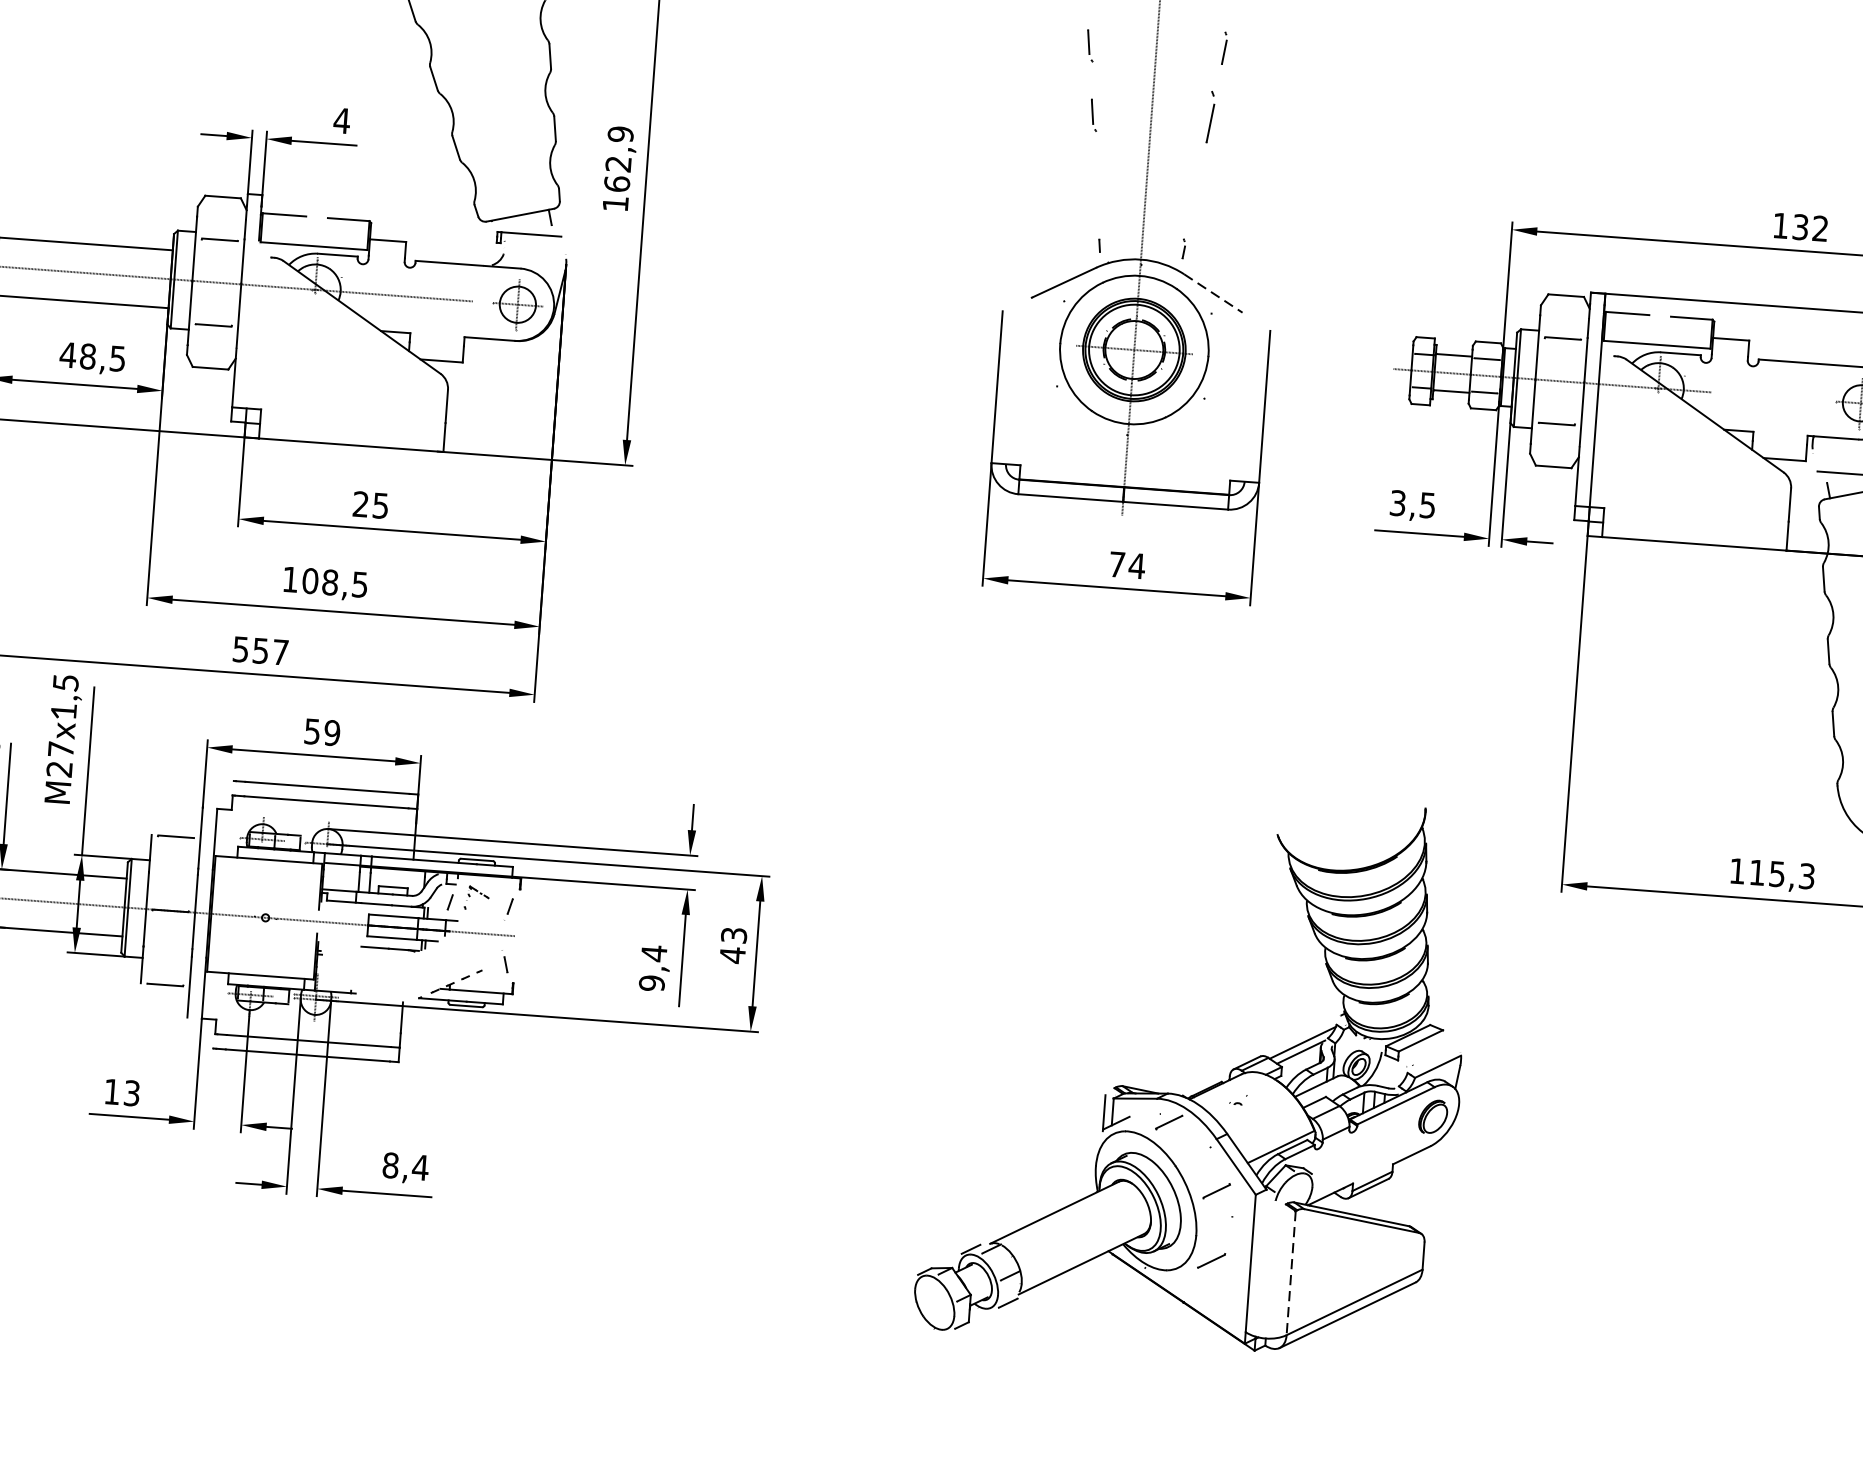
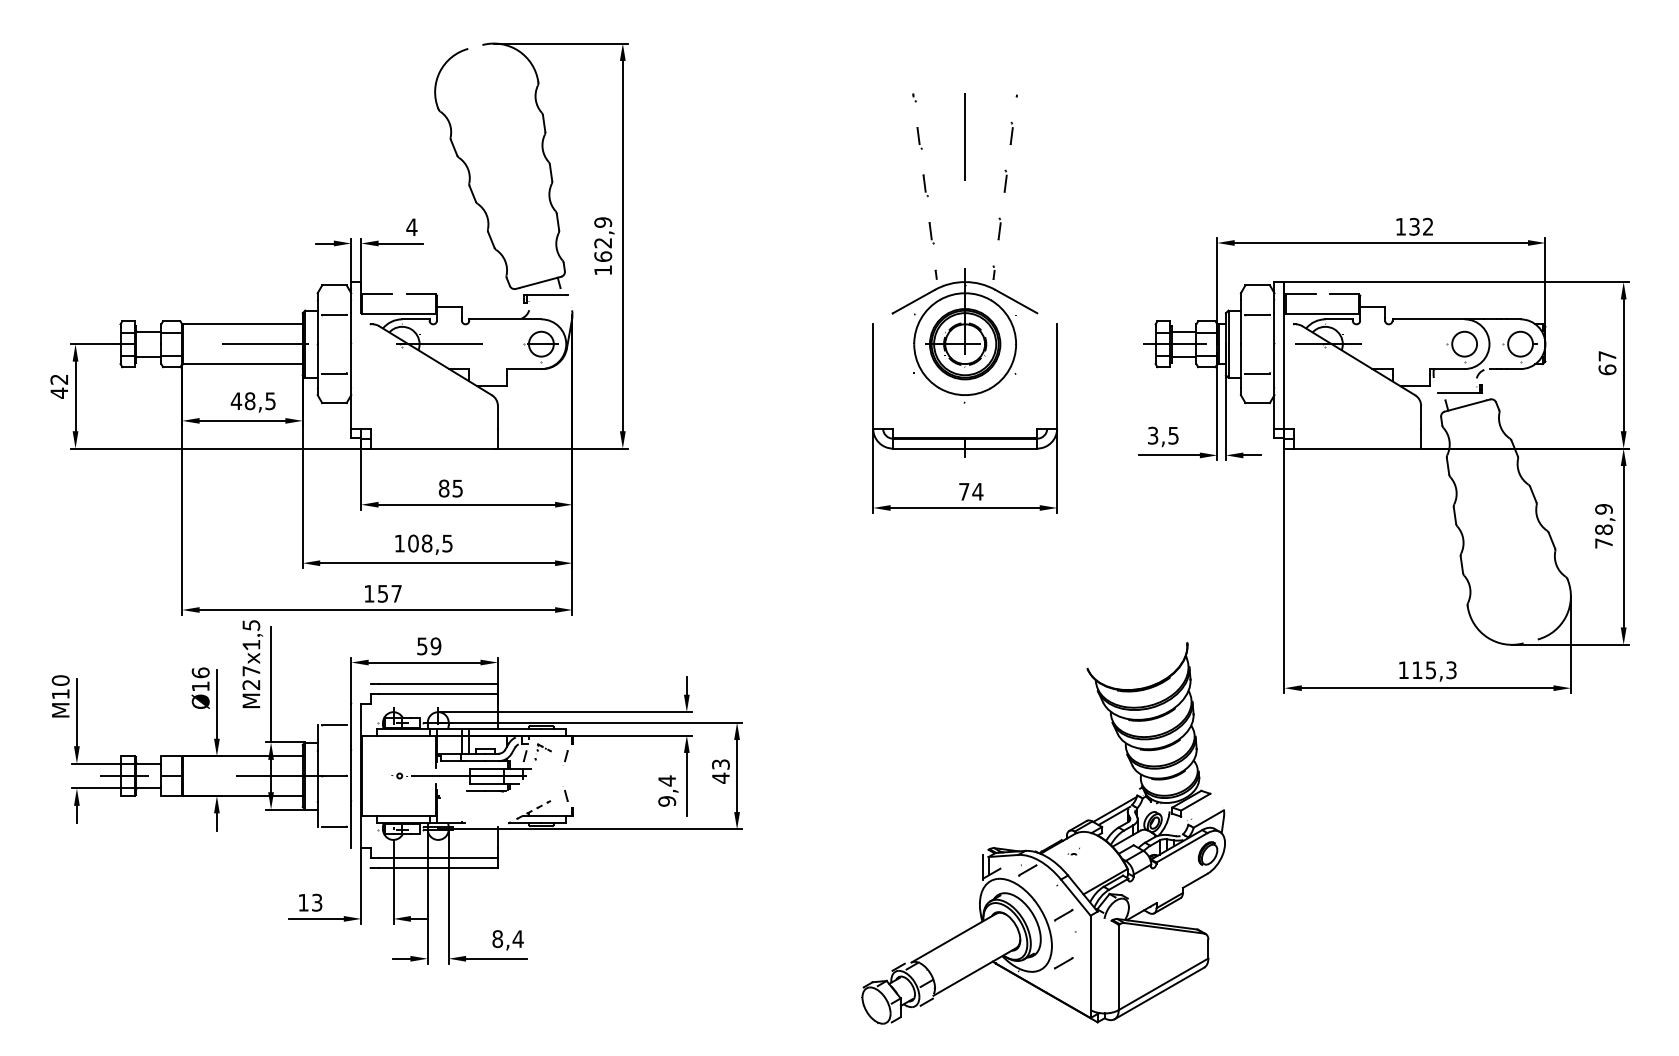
part: (1210, 116) -> (1005, 180), size x0.62
part: (1097, 185) -> (931, 233), added
part: (1196, 185) -> (999, 228), added
line: (1213, 293) -> (1016, 301), dashed -> solid
text: (360, 504) -> (443, 488), 25 -> 85
text: (241, 649) -> (369, 593), 557 -> 157
line: (1290, 1273) -> (1118, 967), dashed -> solid

